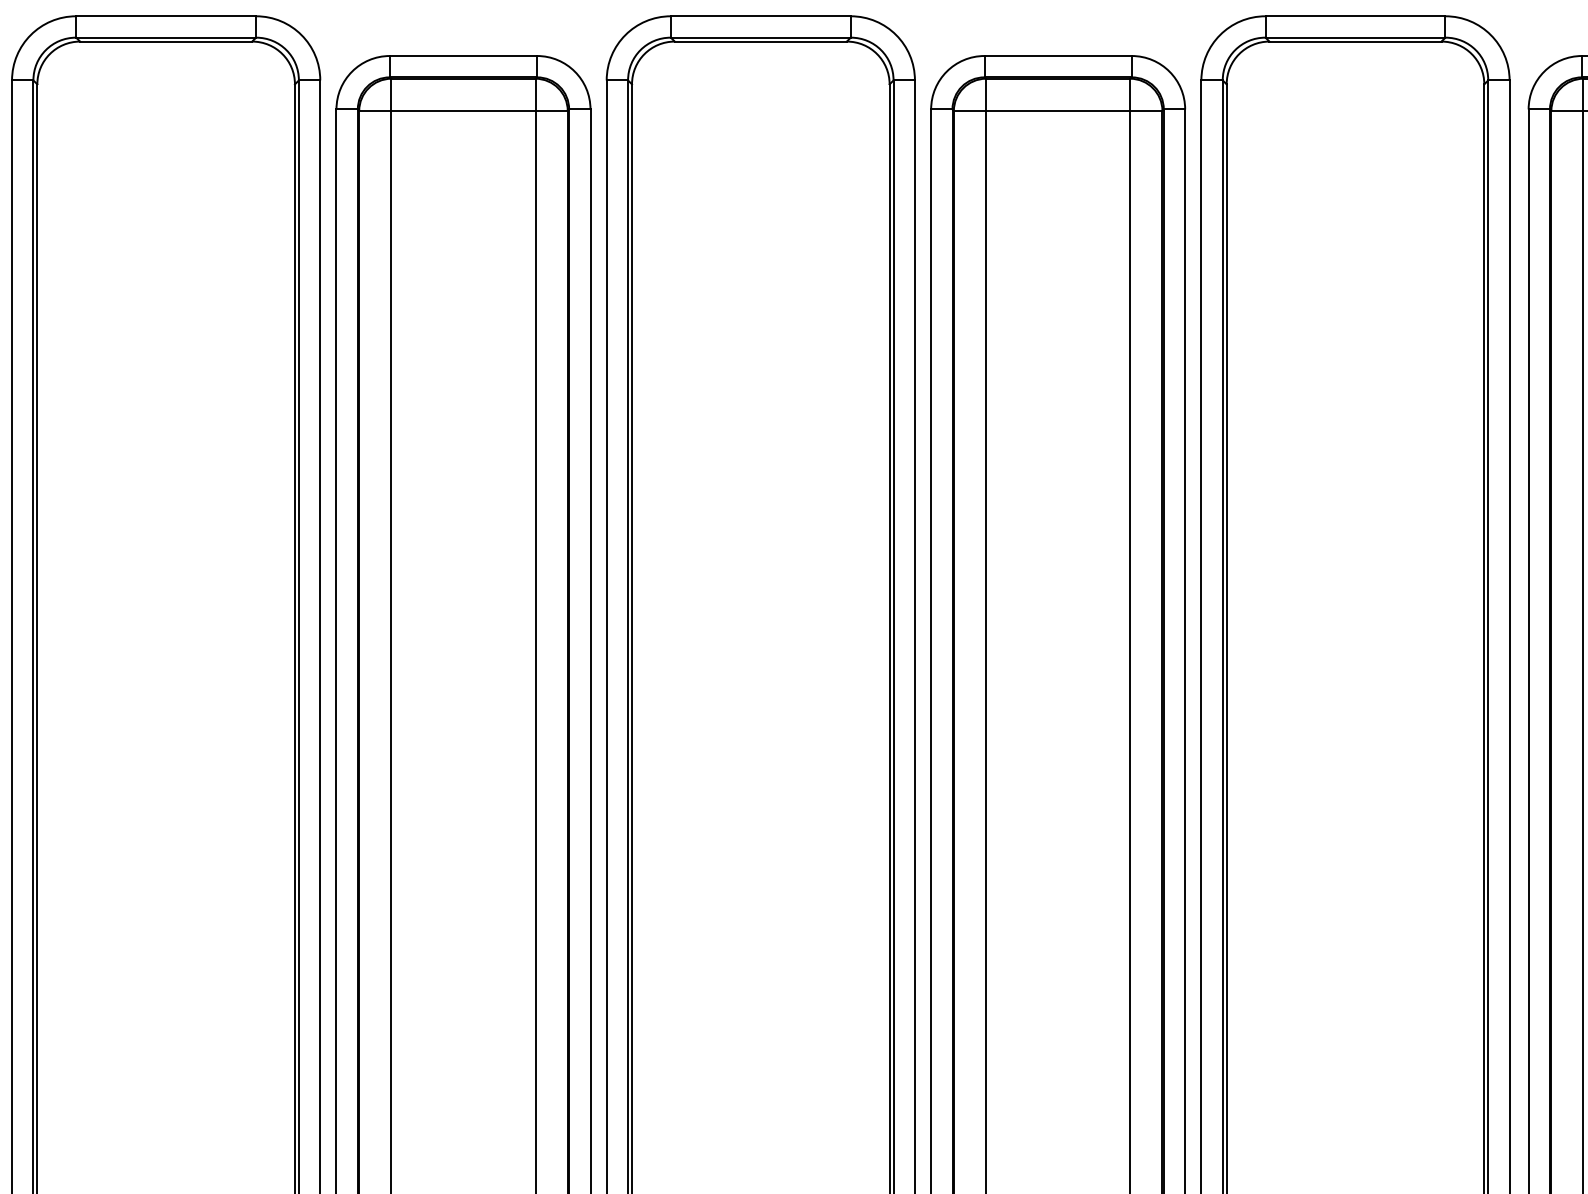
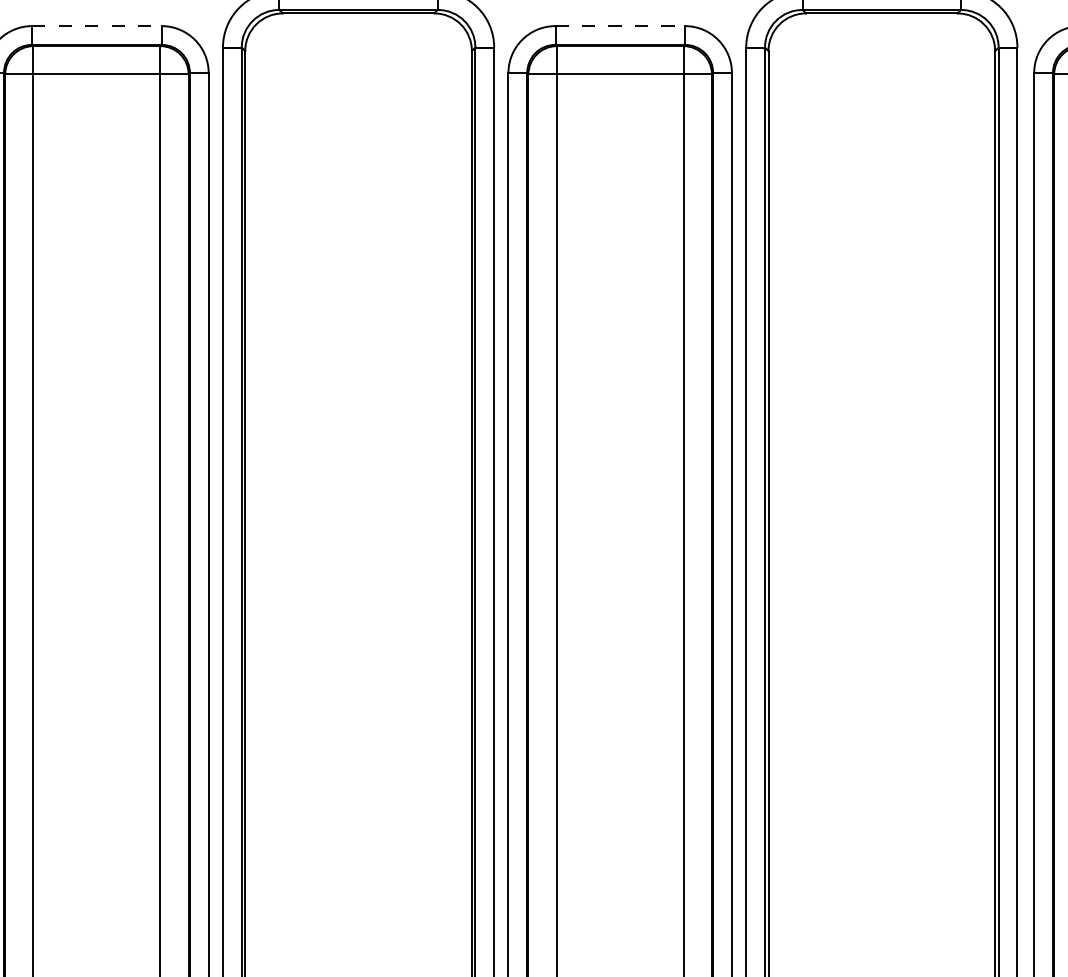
line: (463, 56) -> (96, 26), solid -> dashed
line: (1058, 56) -> (620, 26), solid -> dashed

